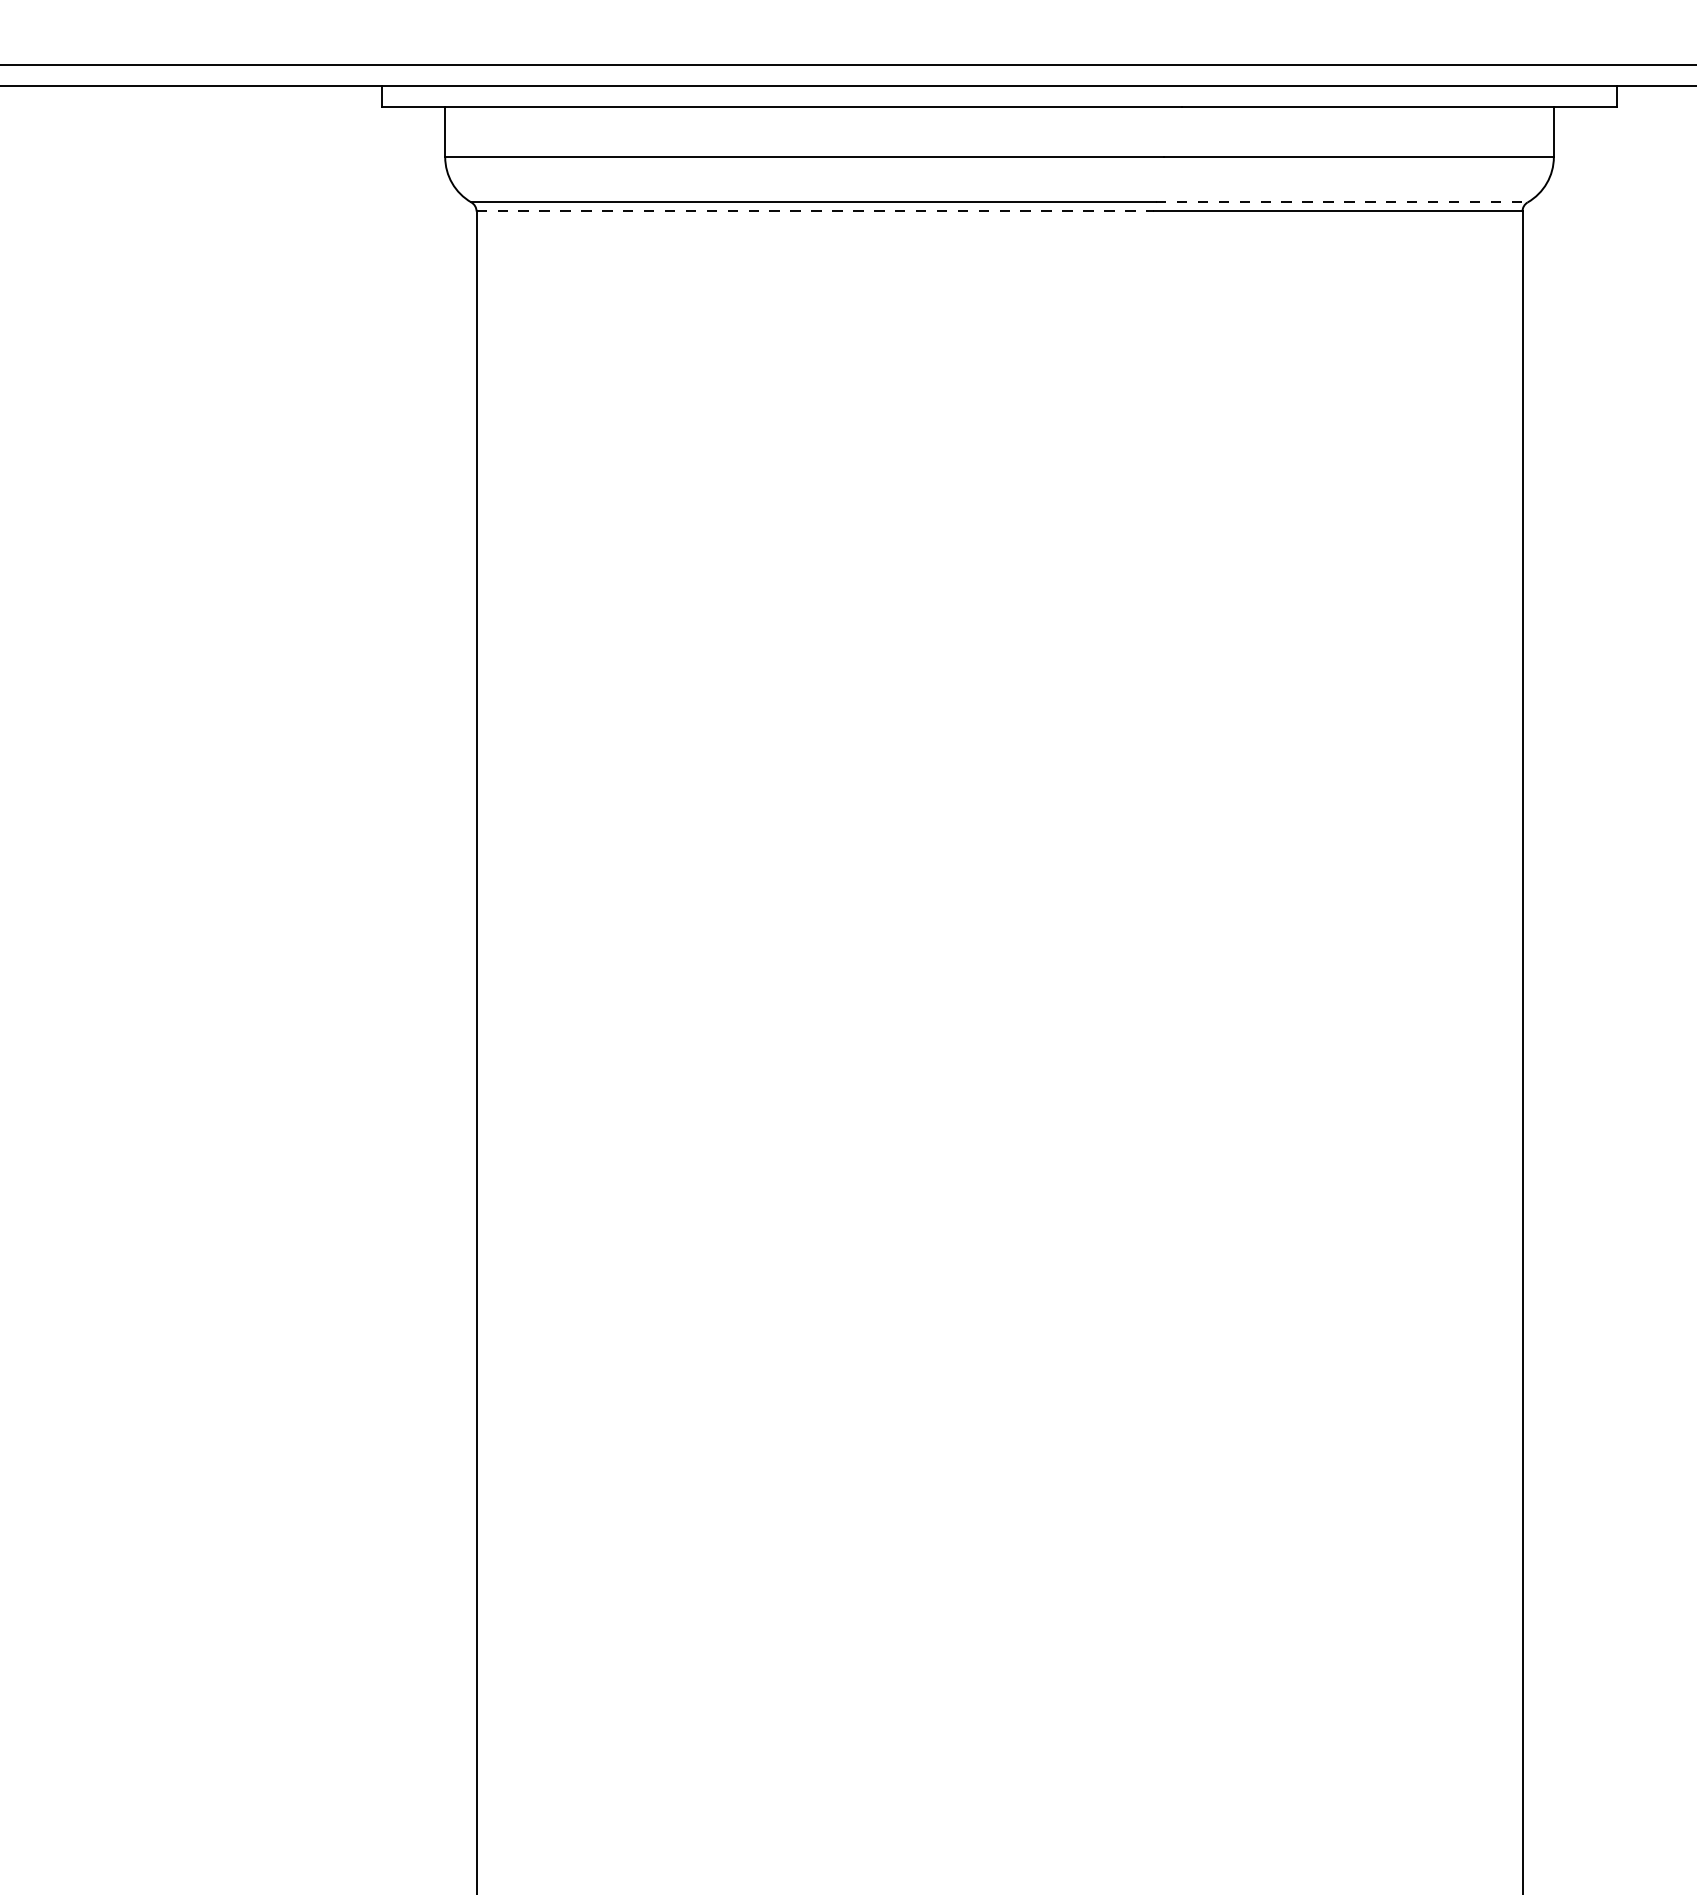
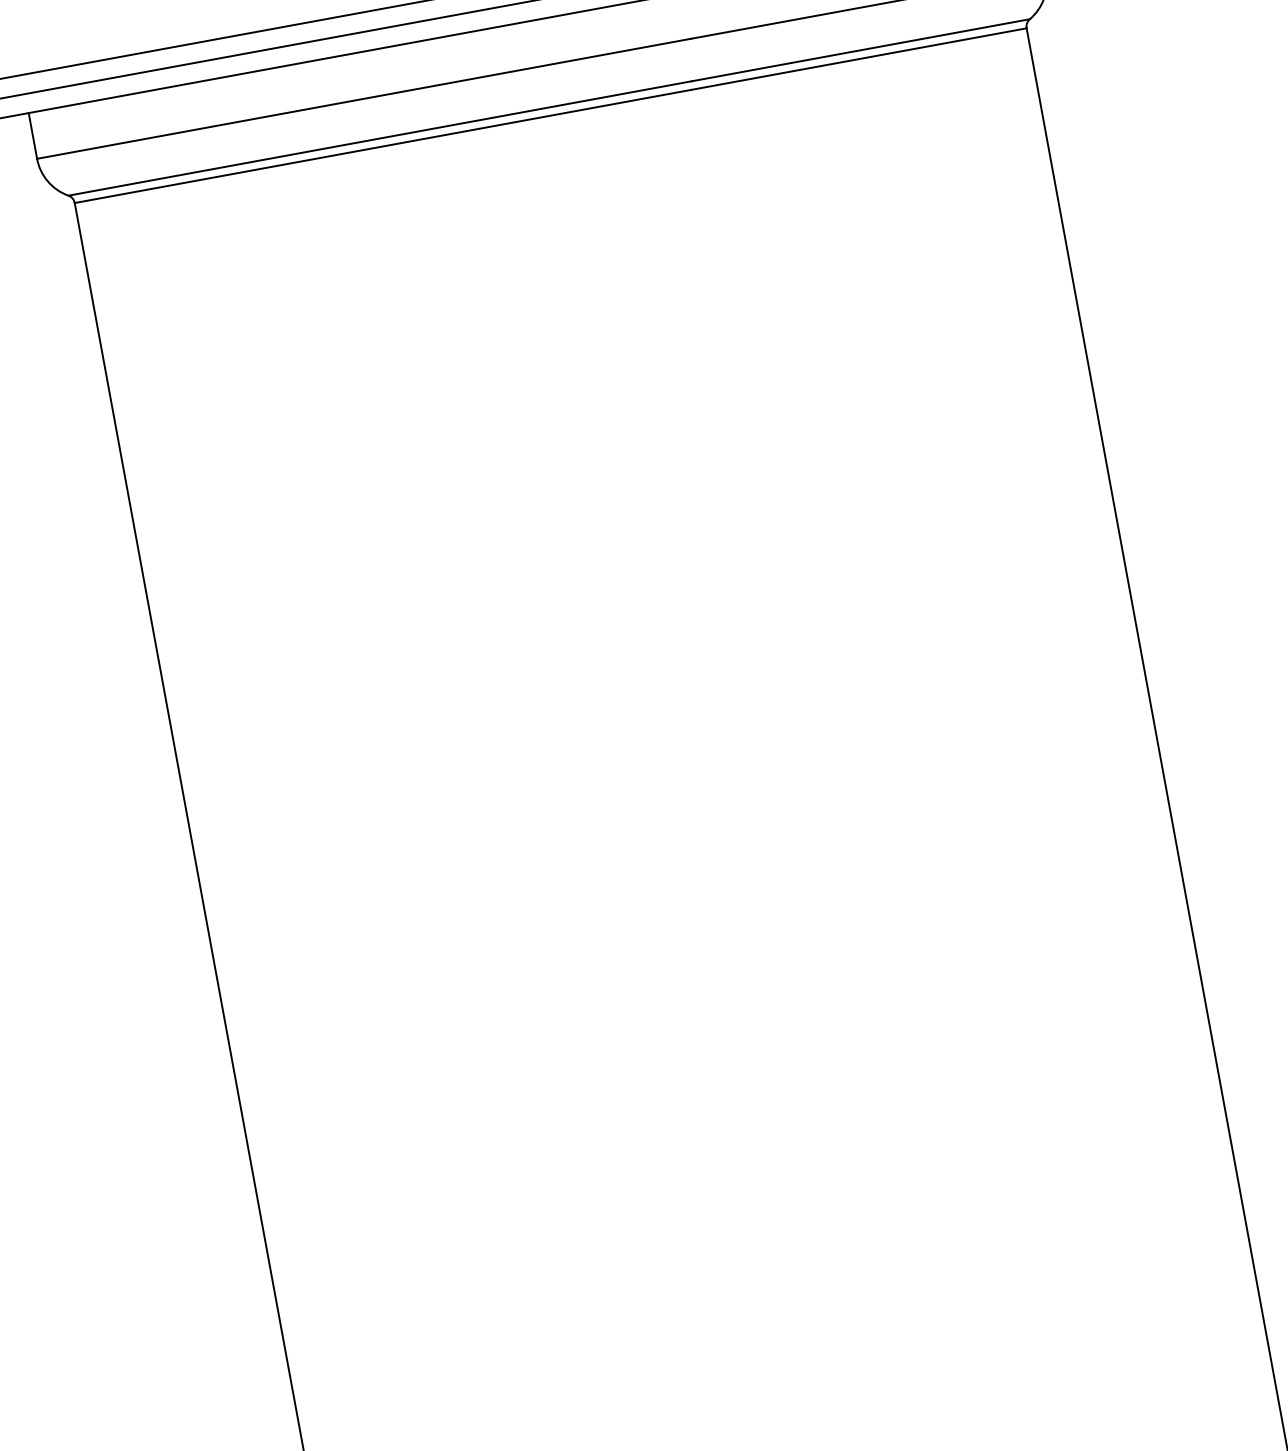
line: (1341, 202) -> (860, 50), dashed -> solid
line: (815, 211) -> (383, 146), dashed -> solid

